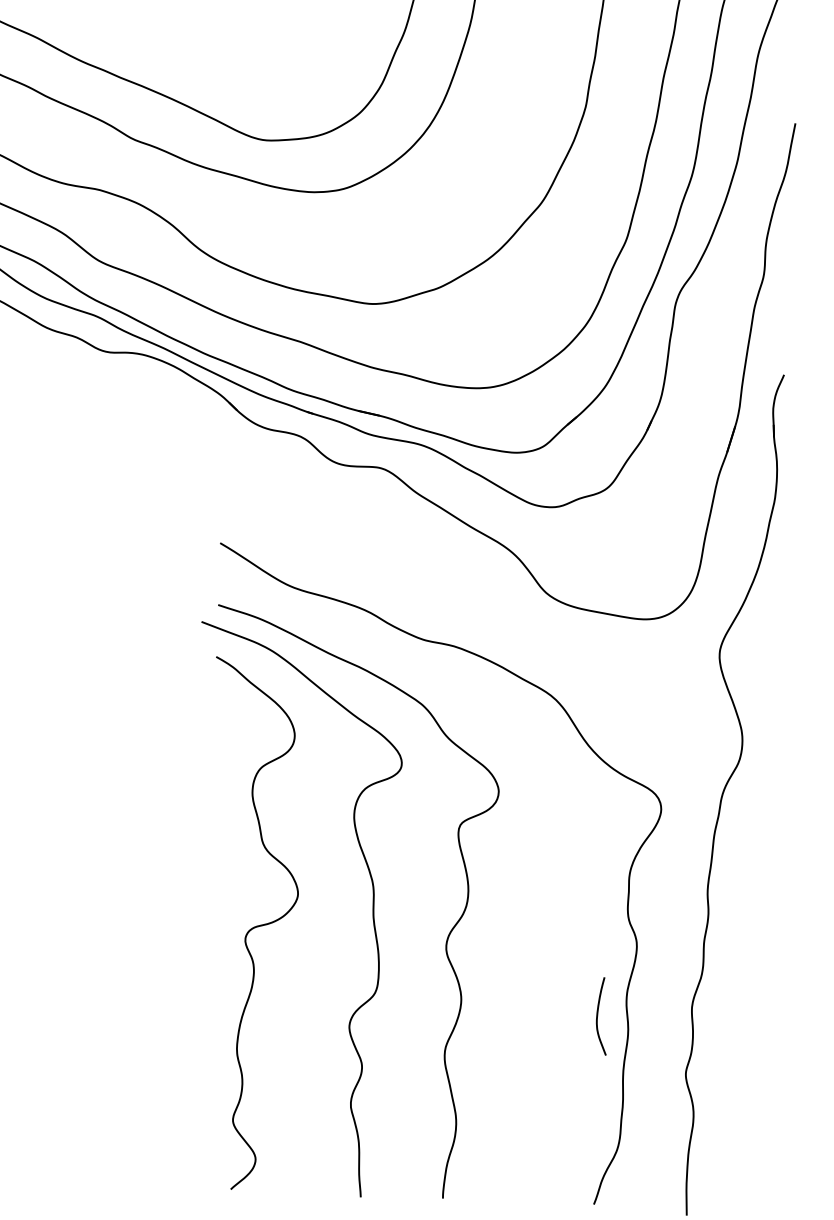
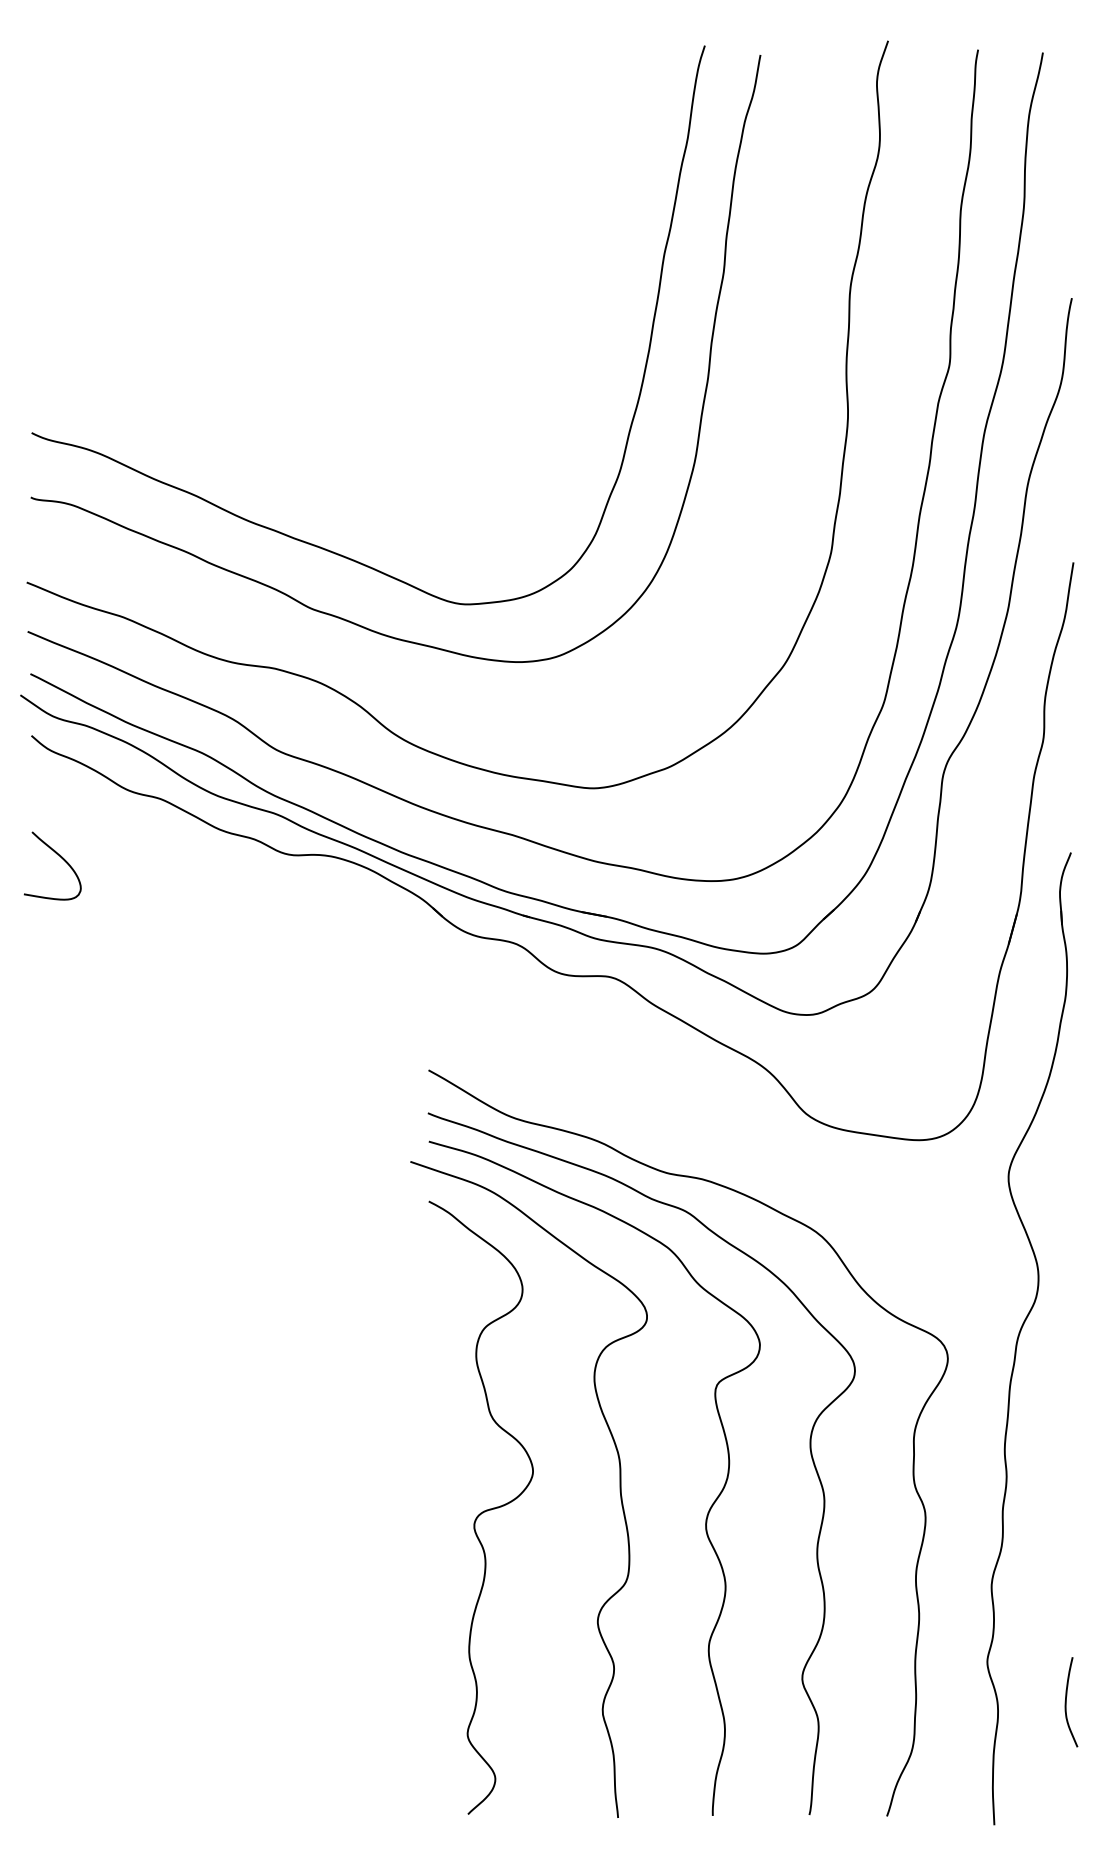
curve: (538, 884) -> (809, 1449), added
curve: (597, 1016) -> (1066, 1702), moved

